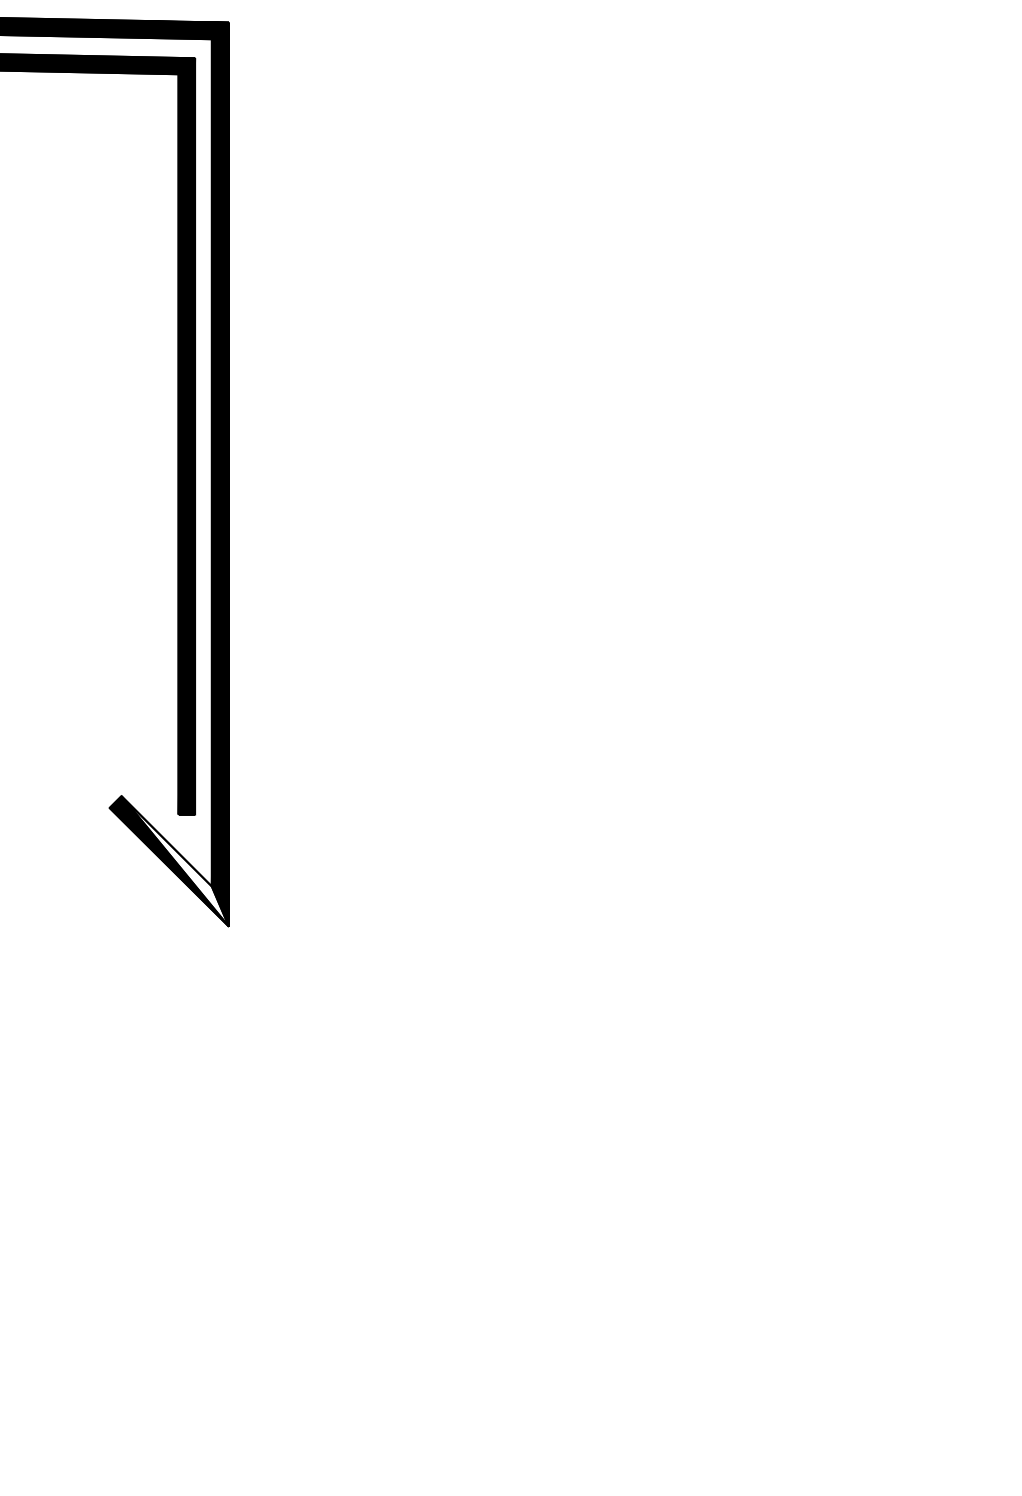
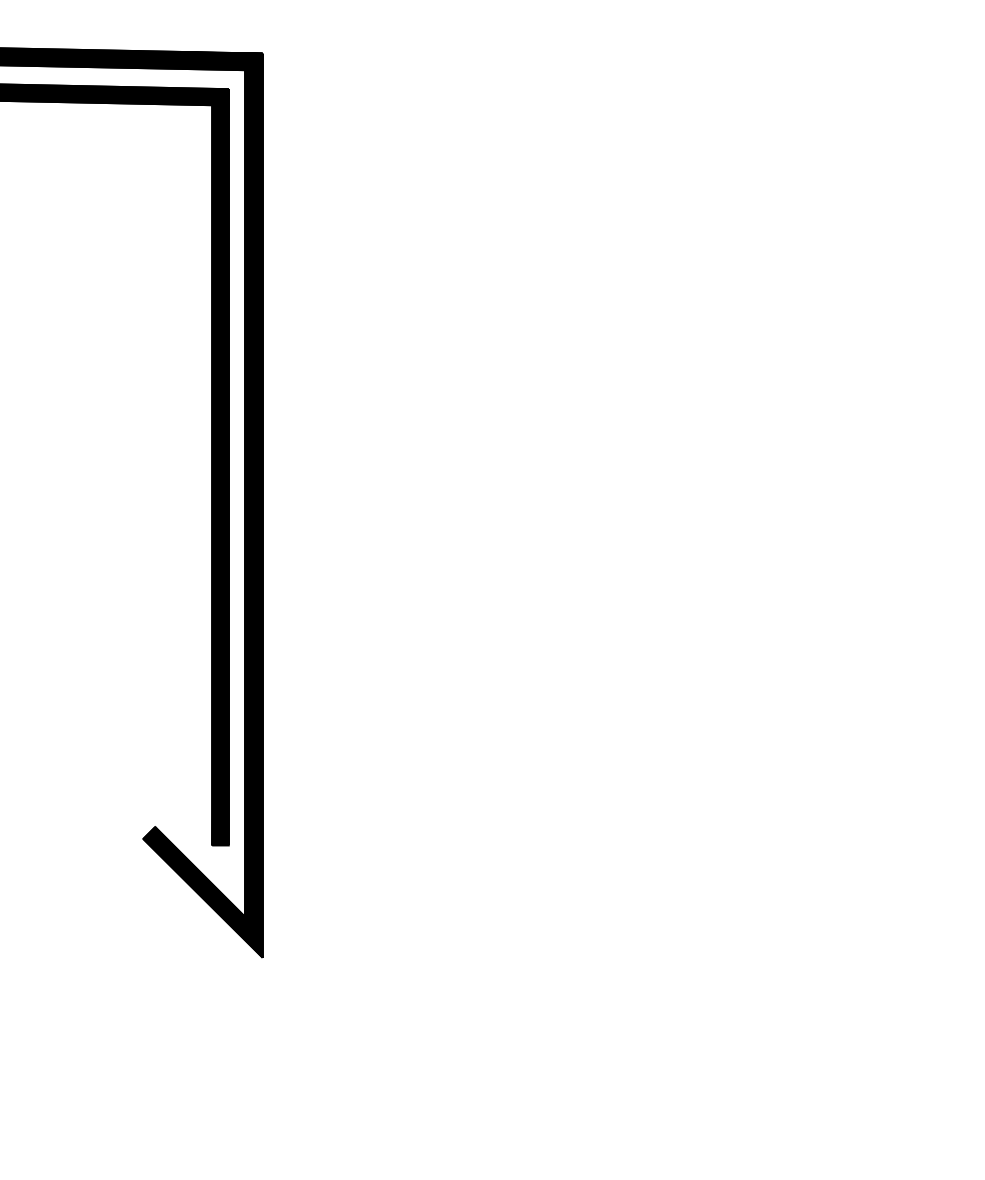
fill: (174, 861) -> (208, 892), added

